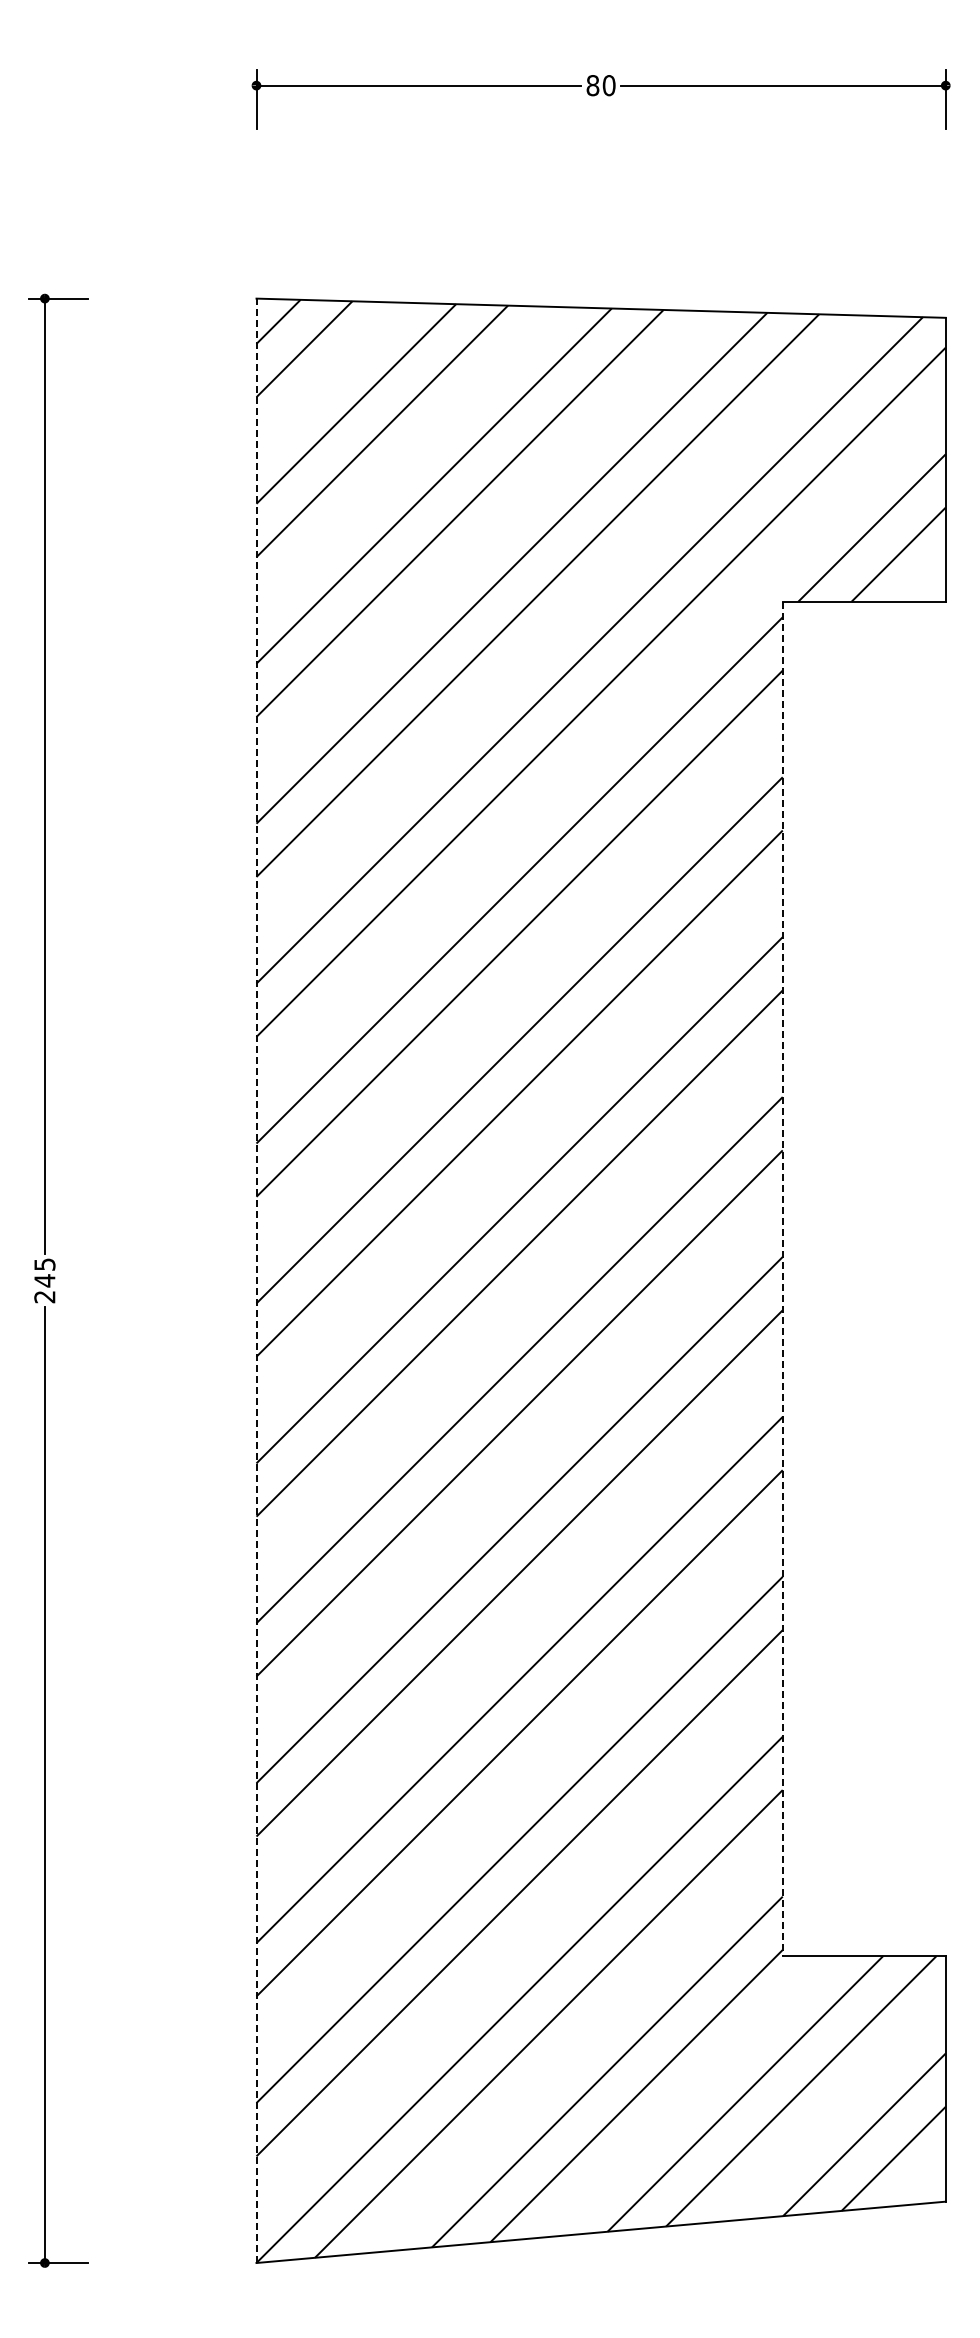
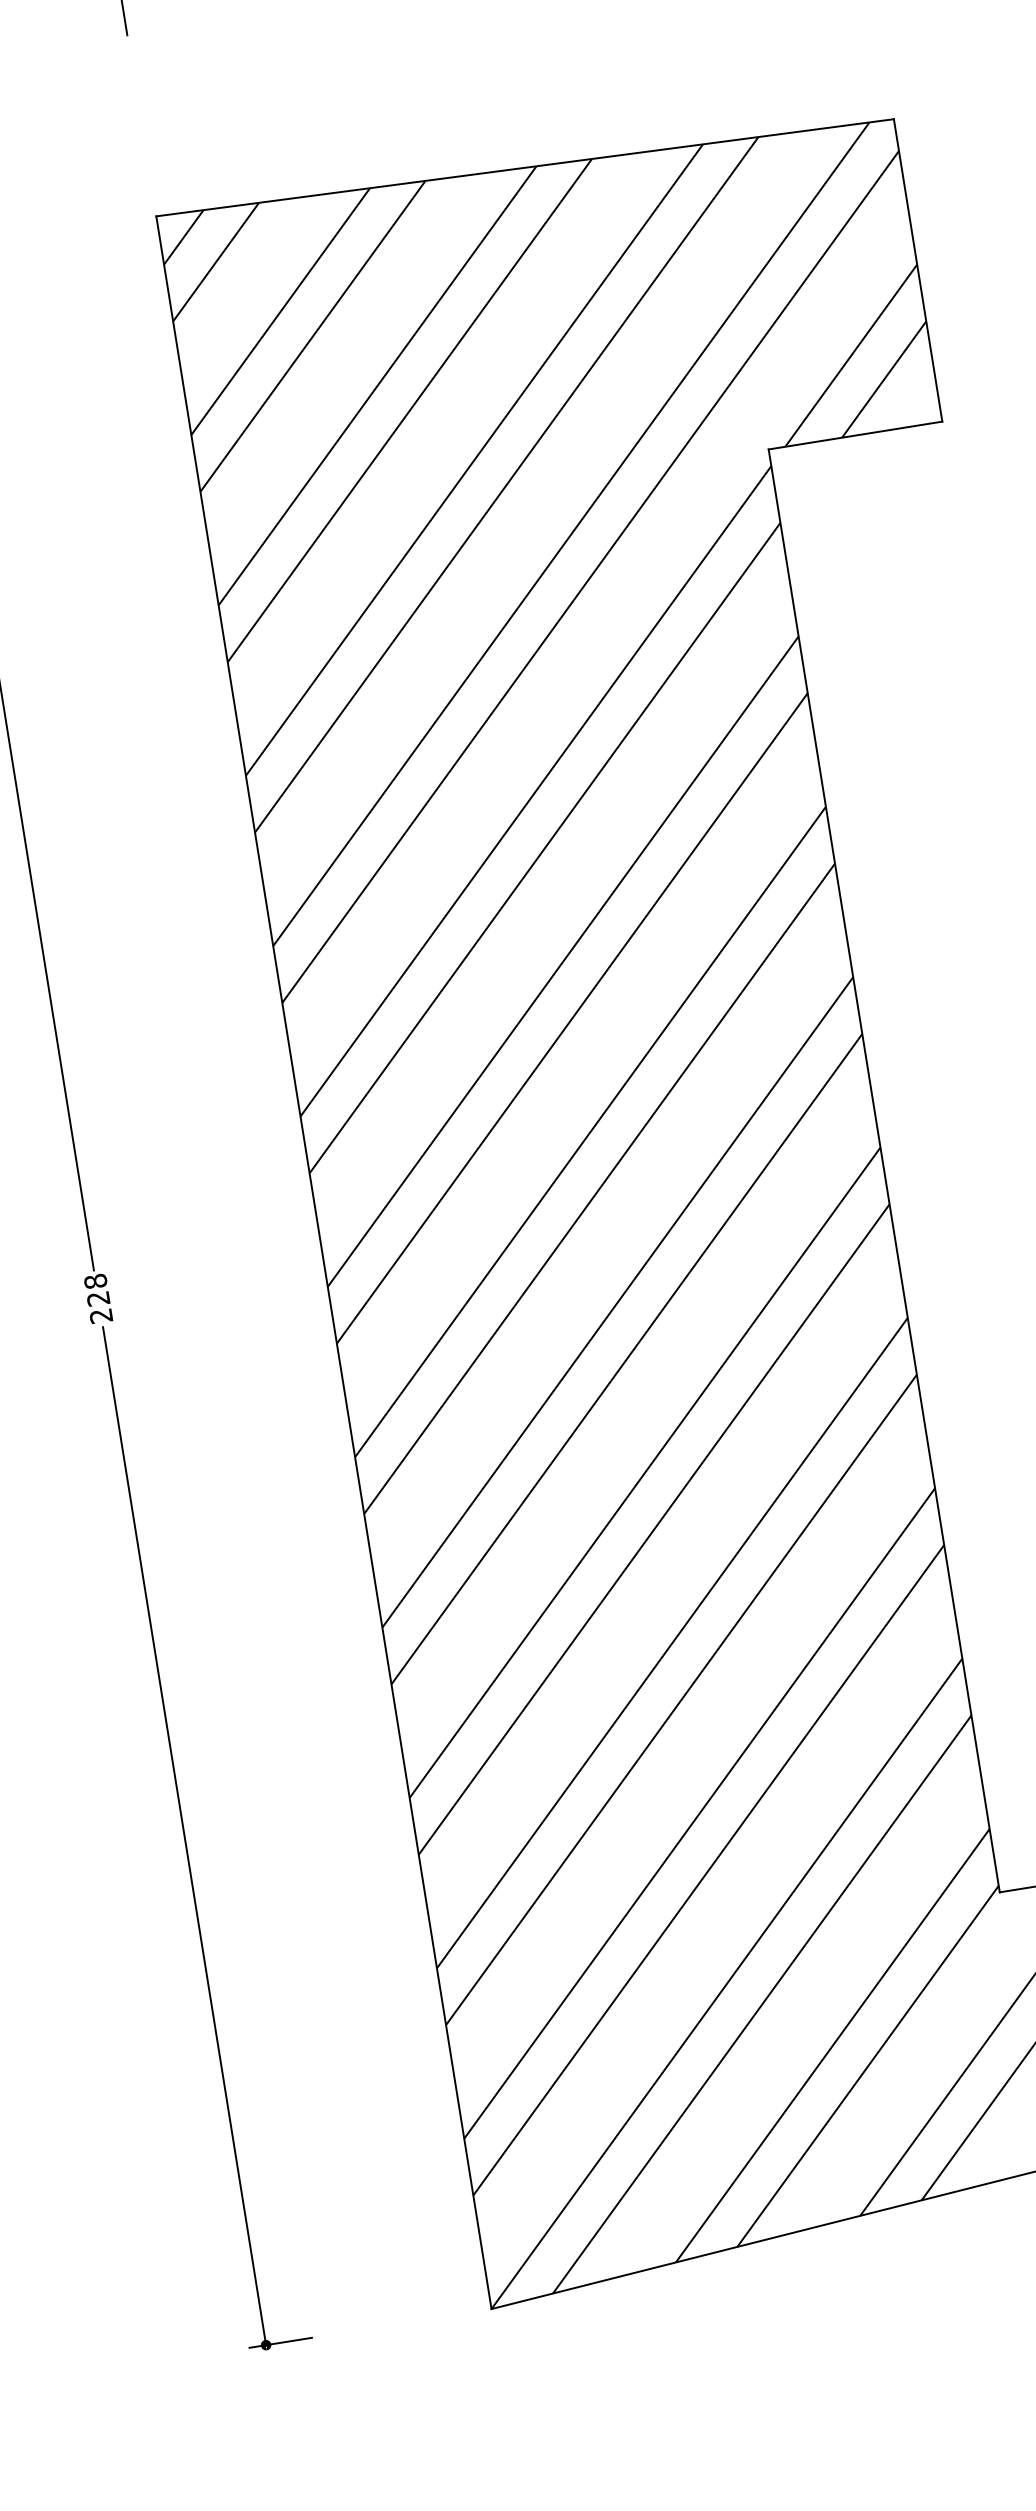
text: (44, 1272) -> (96, 1290), 245 -> 228
line: (782, 1279) -> (884, 1171), dashed -> solid
line: (256, 1280) -> (323, 1262), dashed -> solid

